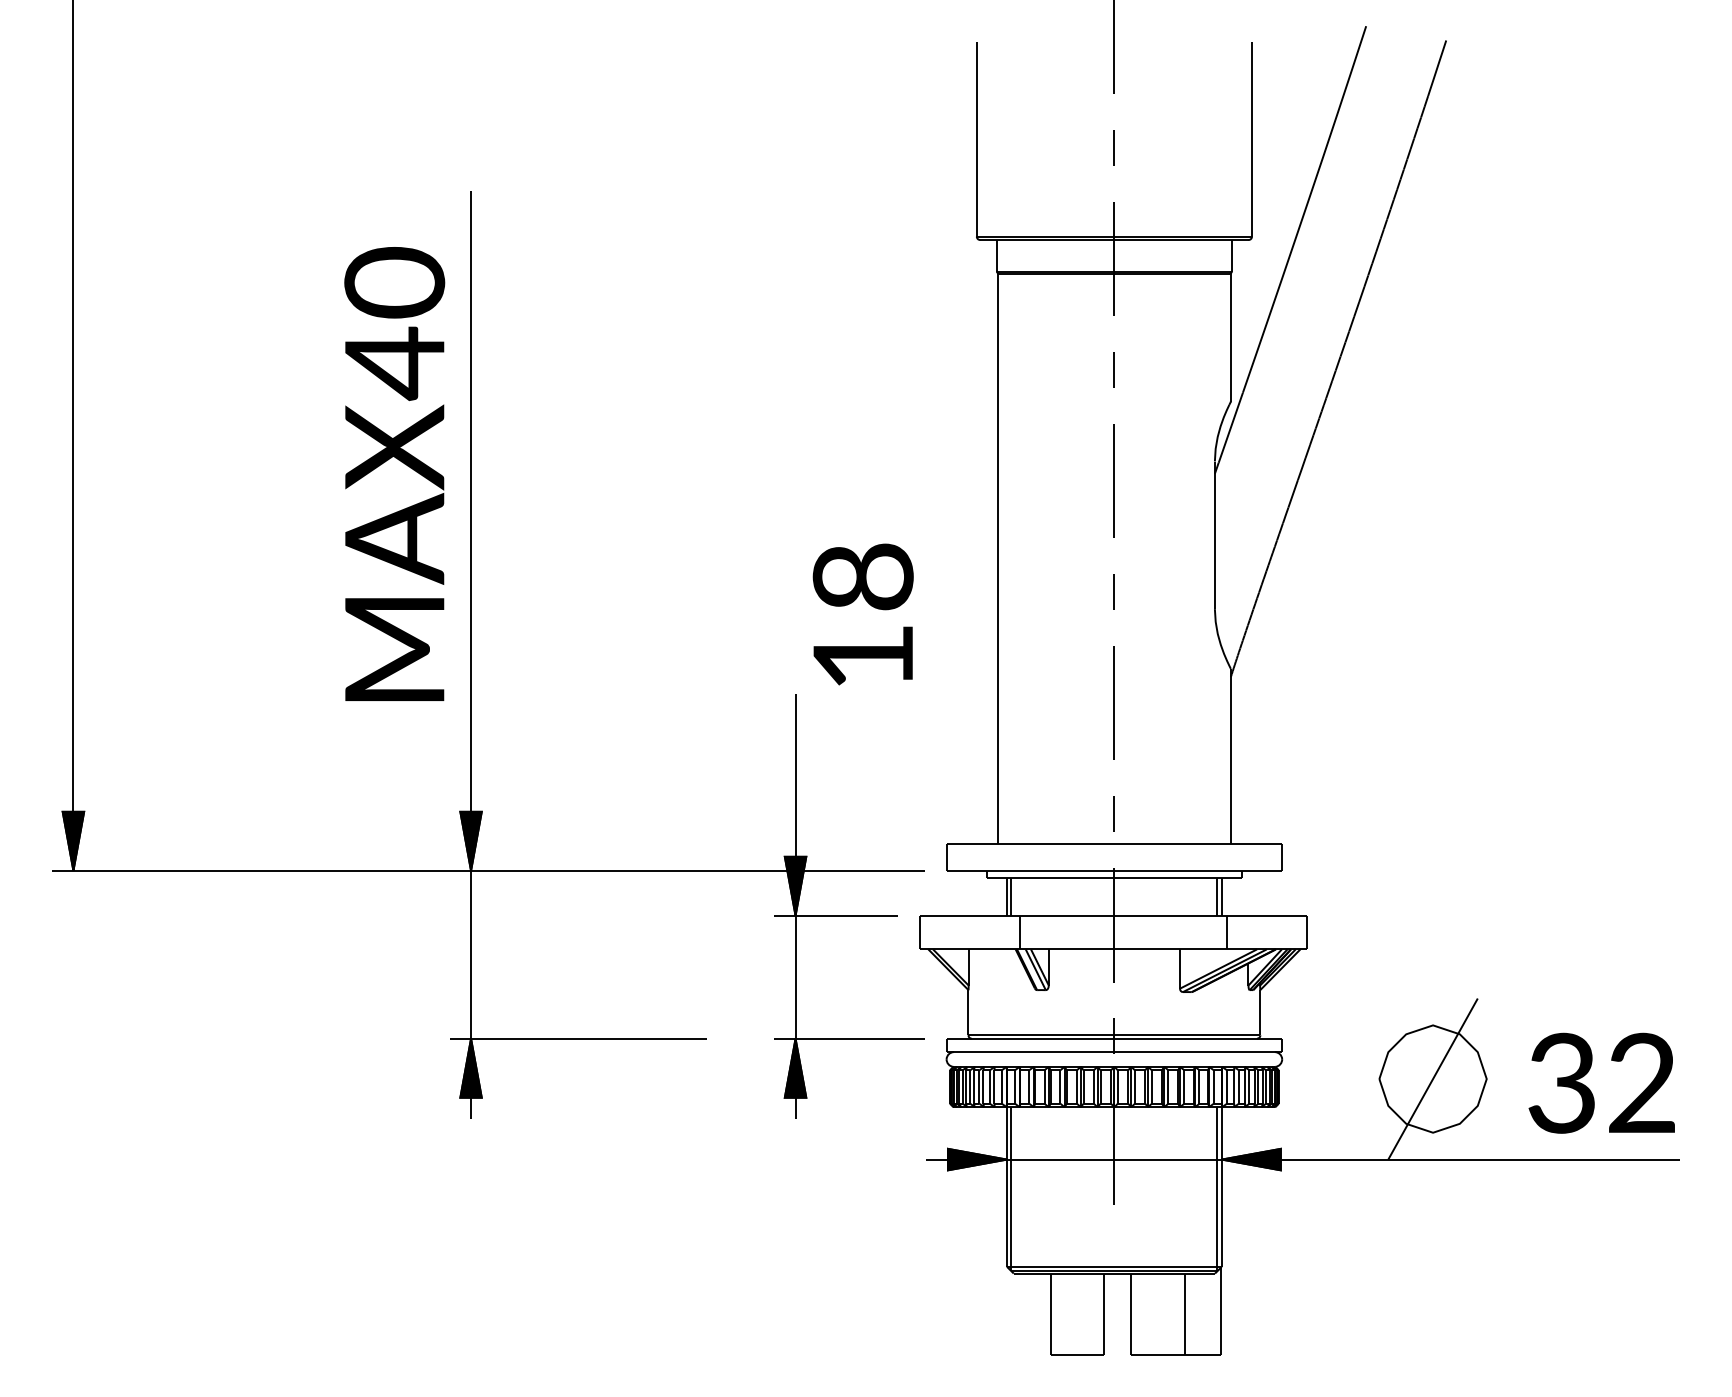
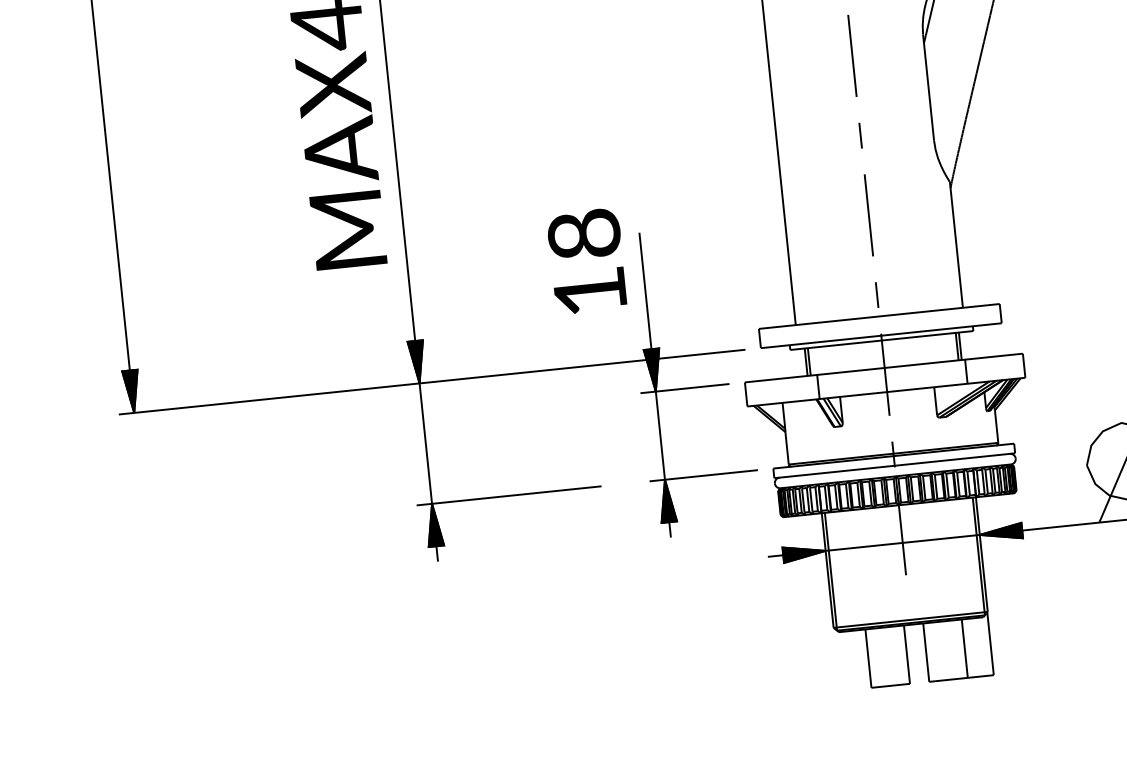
text: (862, 614) -> (586, 261), moved

